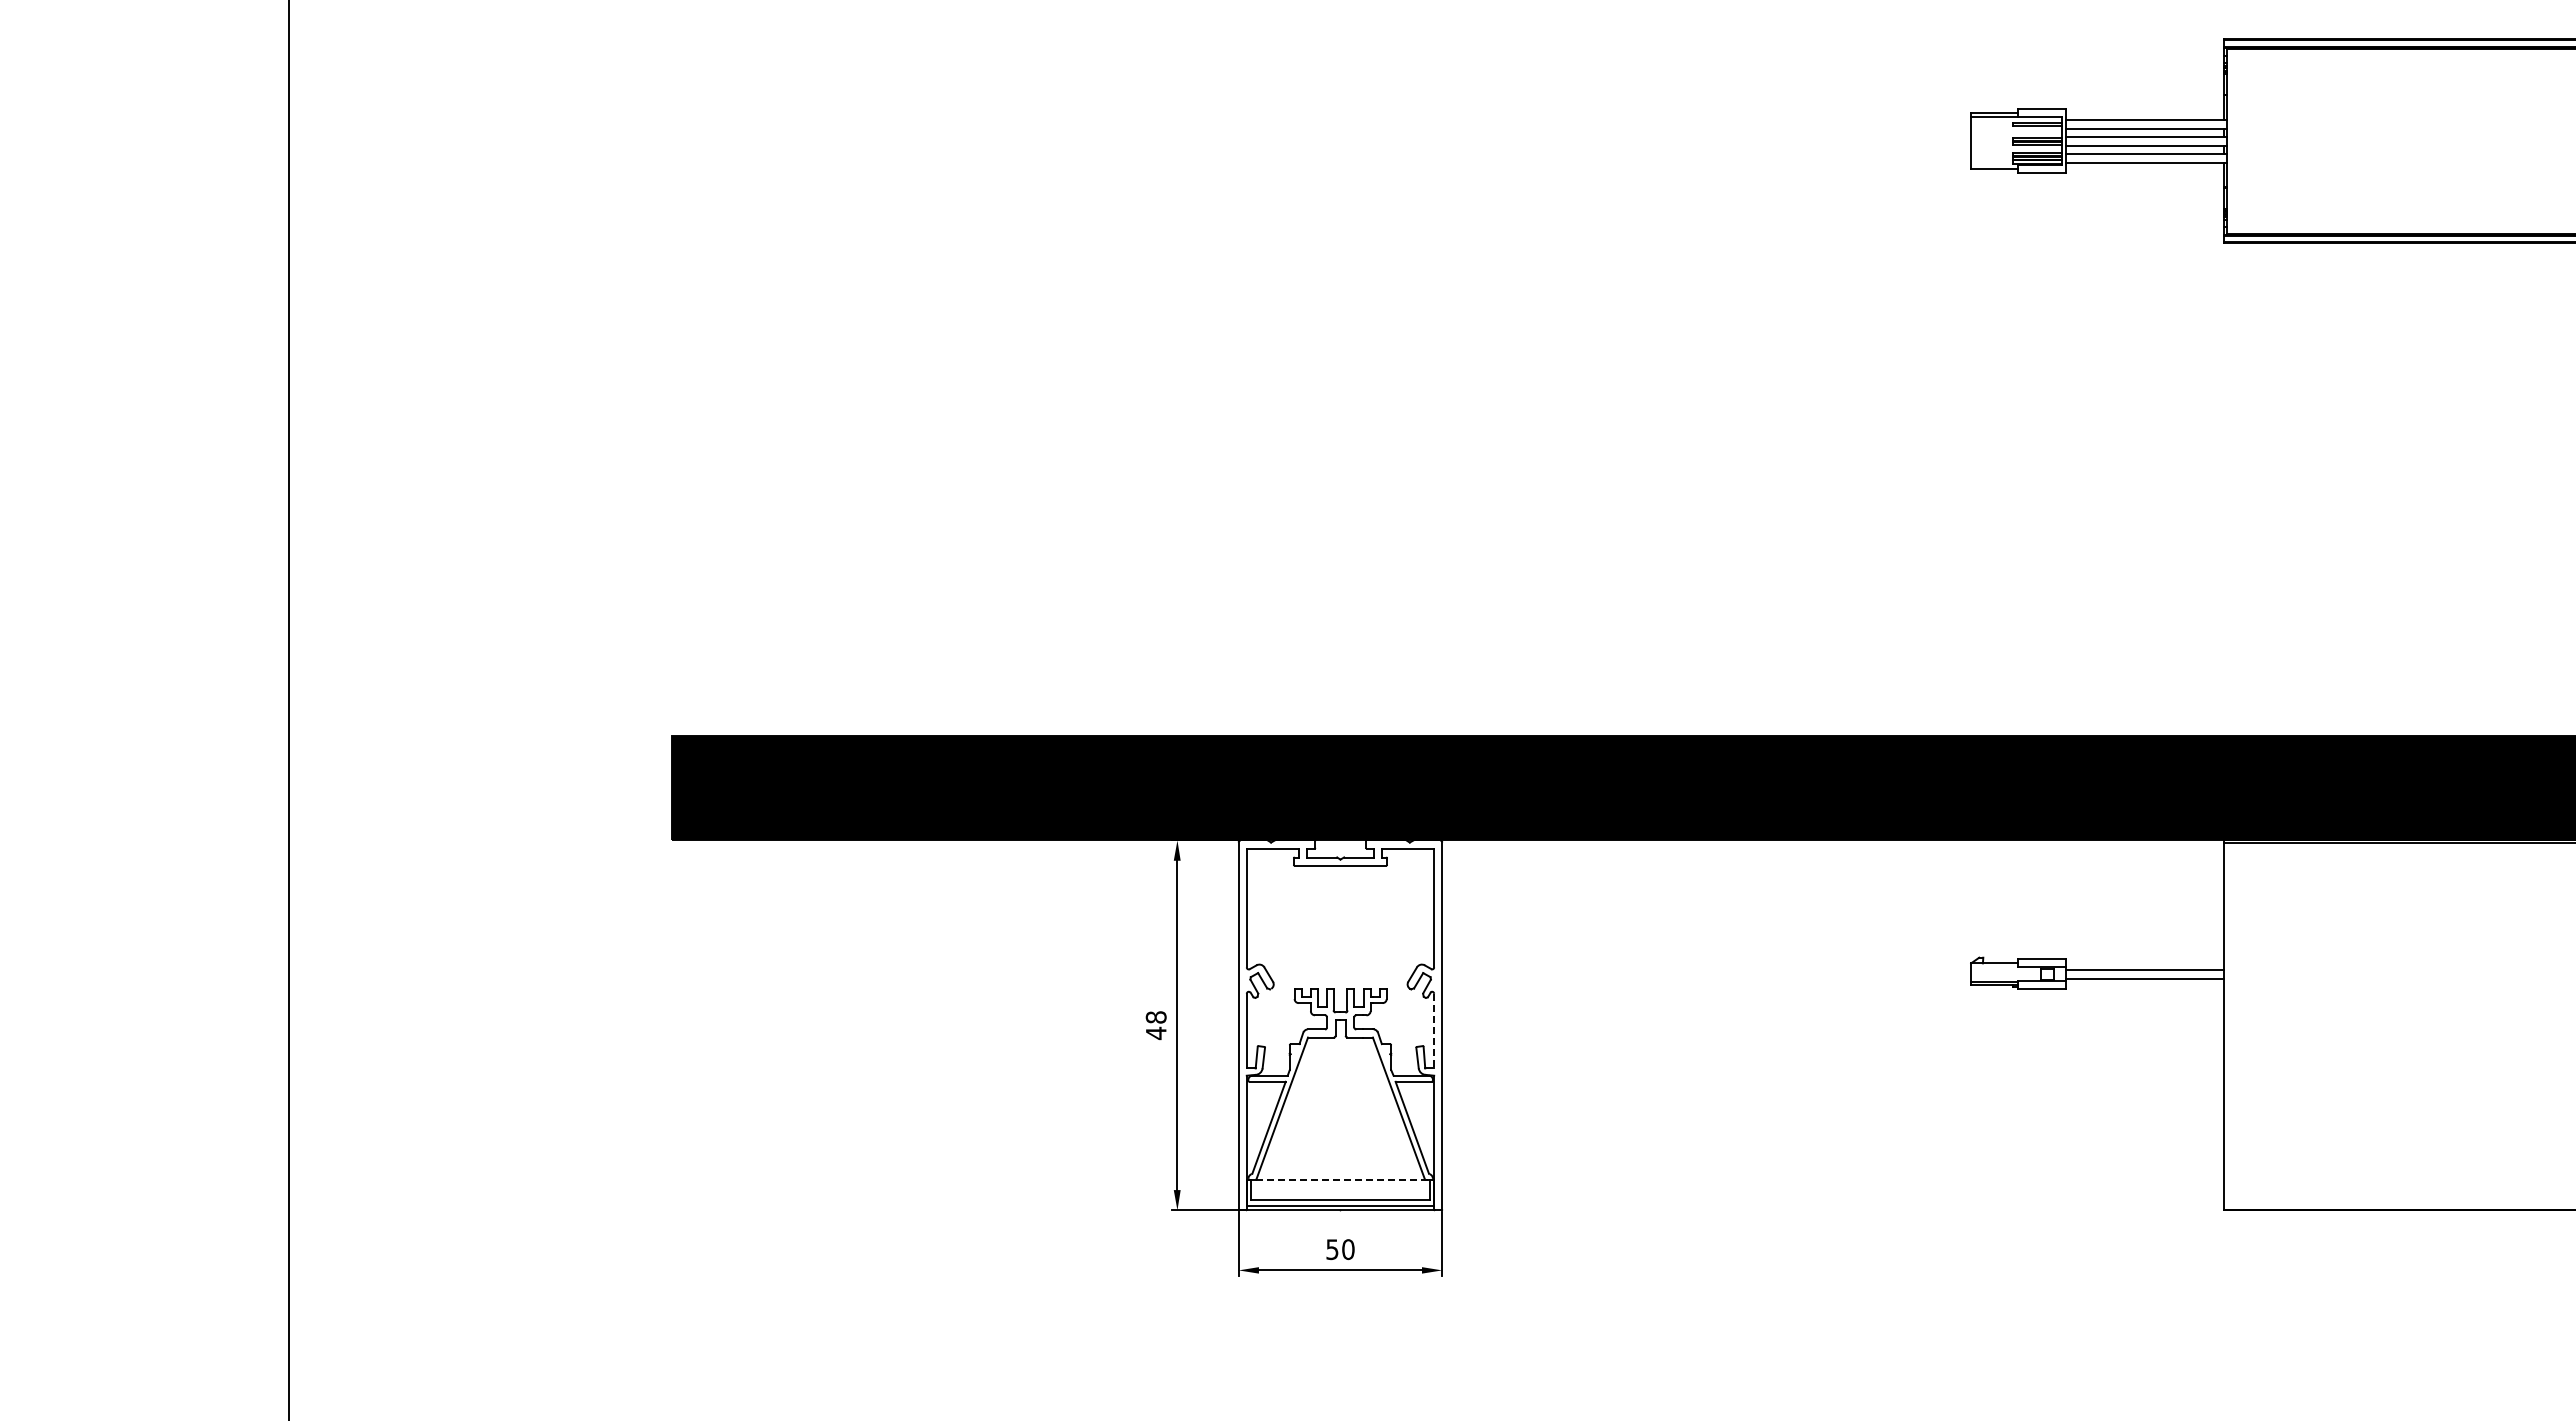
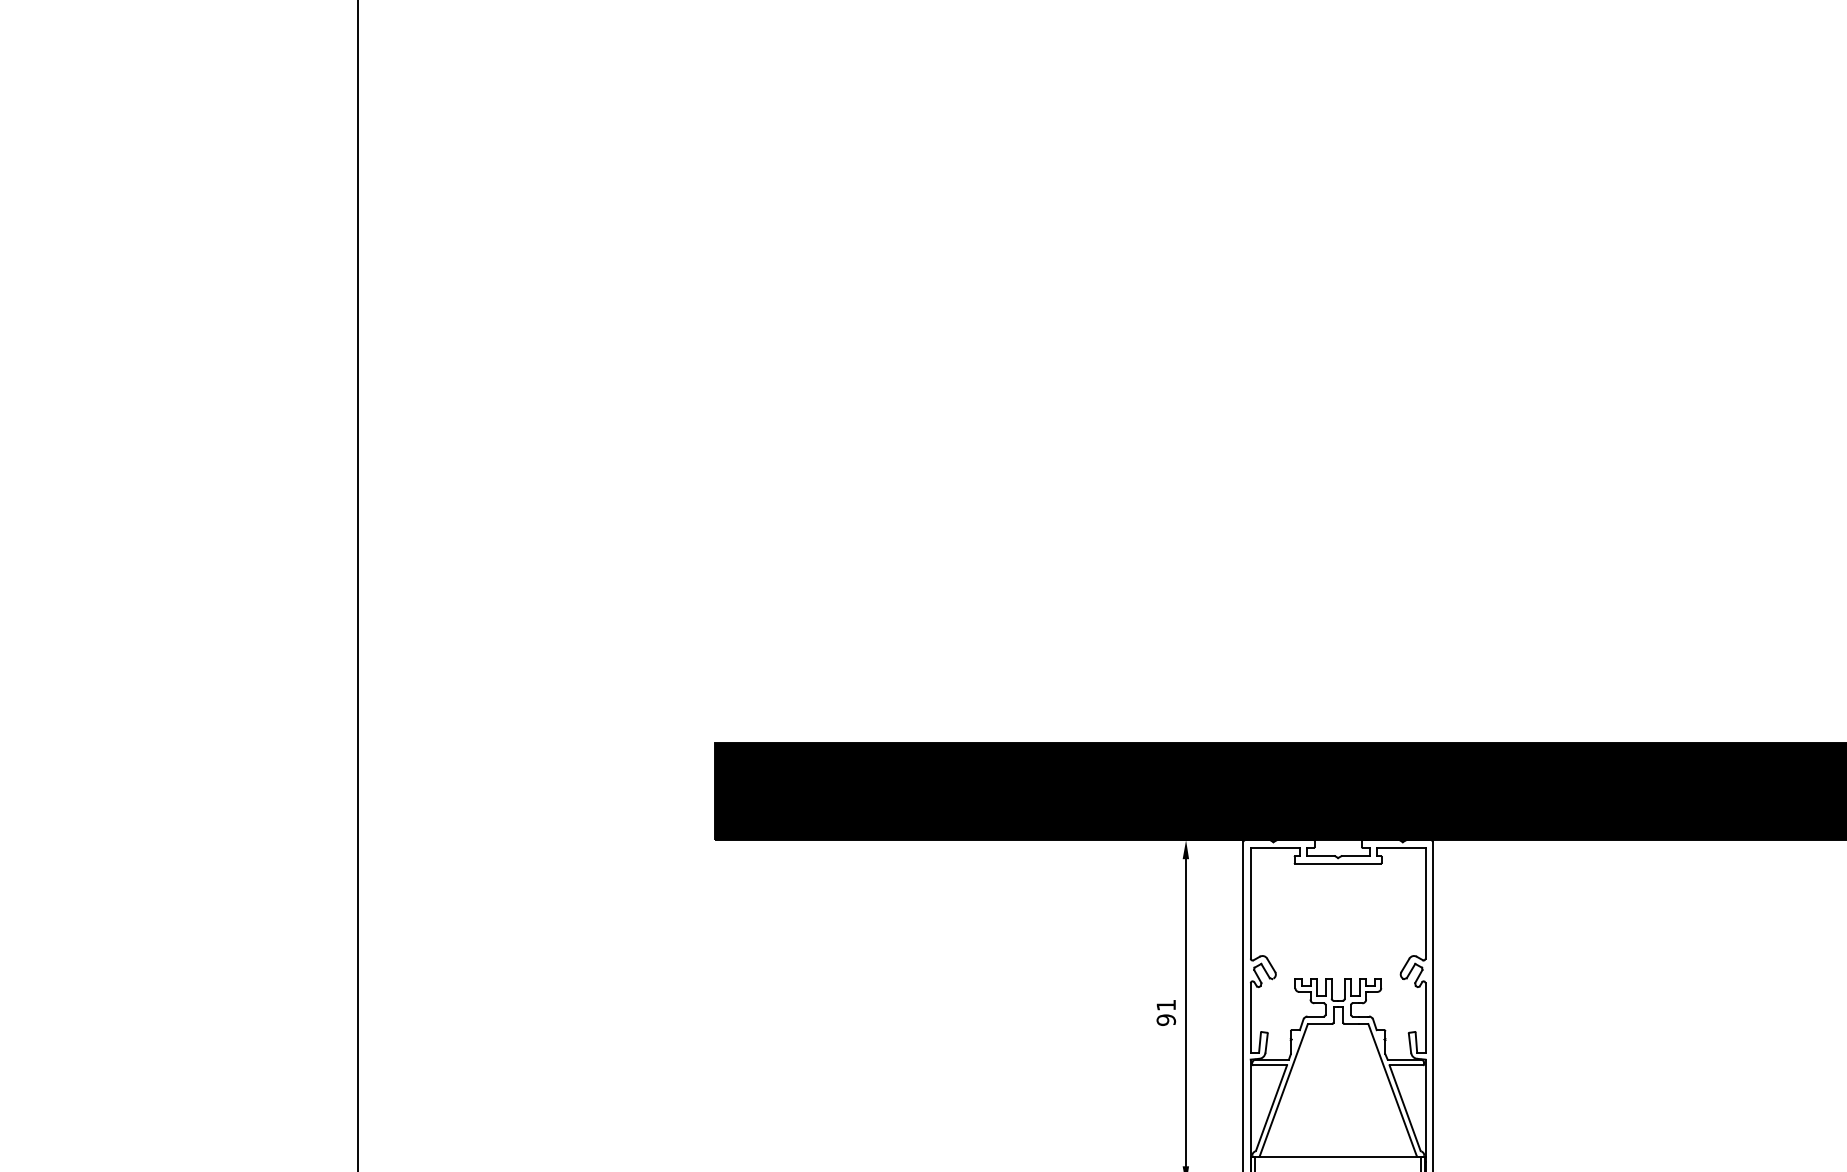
text: (1155, 1025) -> (1165, 1012), 48 -> 91
line: (1434, 1031) -> (1425, 1018), dashed -> solid
line: (1345, 1179) -> (1342, 1156), dashed -> solid

